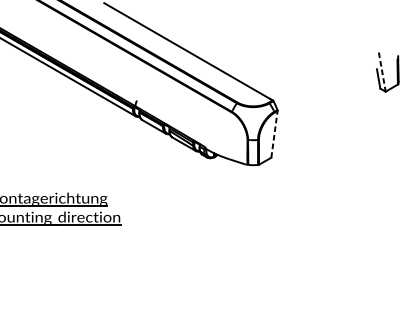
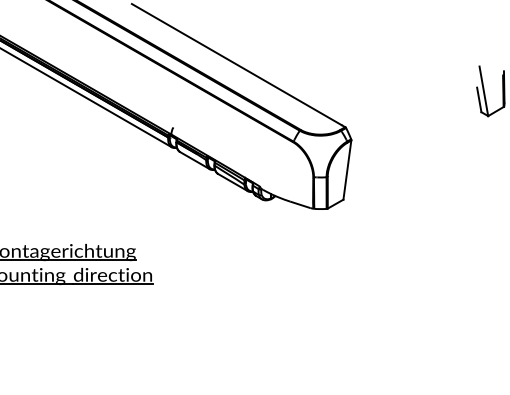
line: (381, 72) -> (483, 91), dashed -> solid
line: (274, 134) -> (347, 170), dashed -> solid

